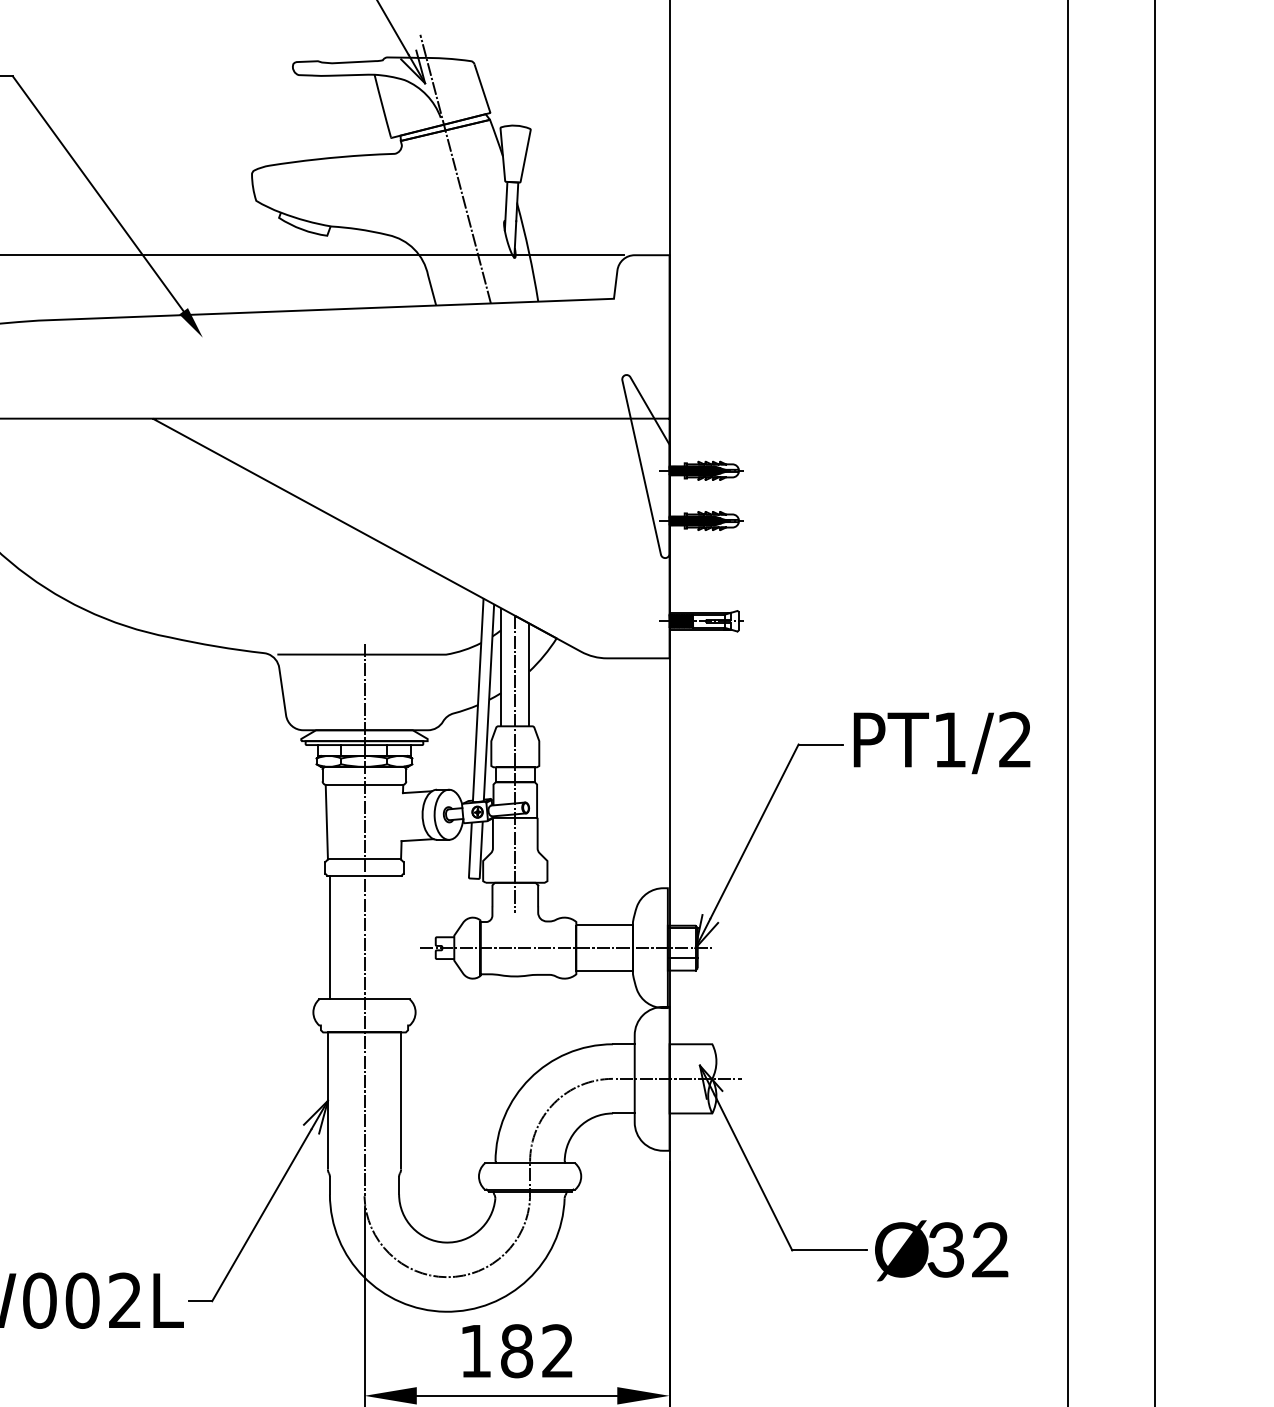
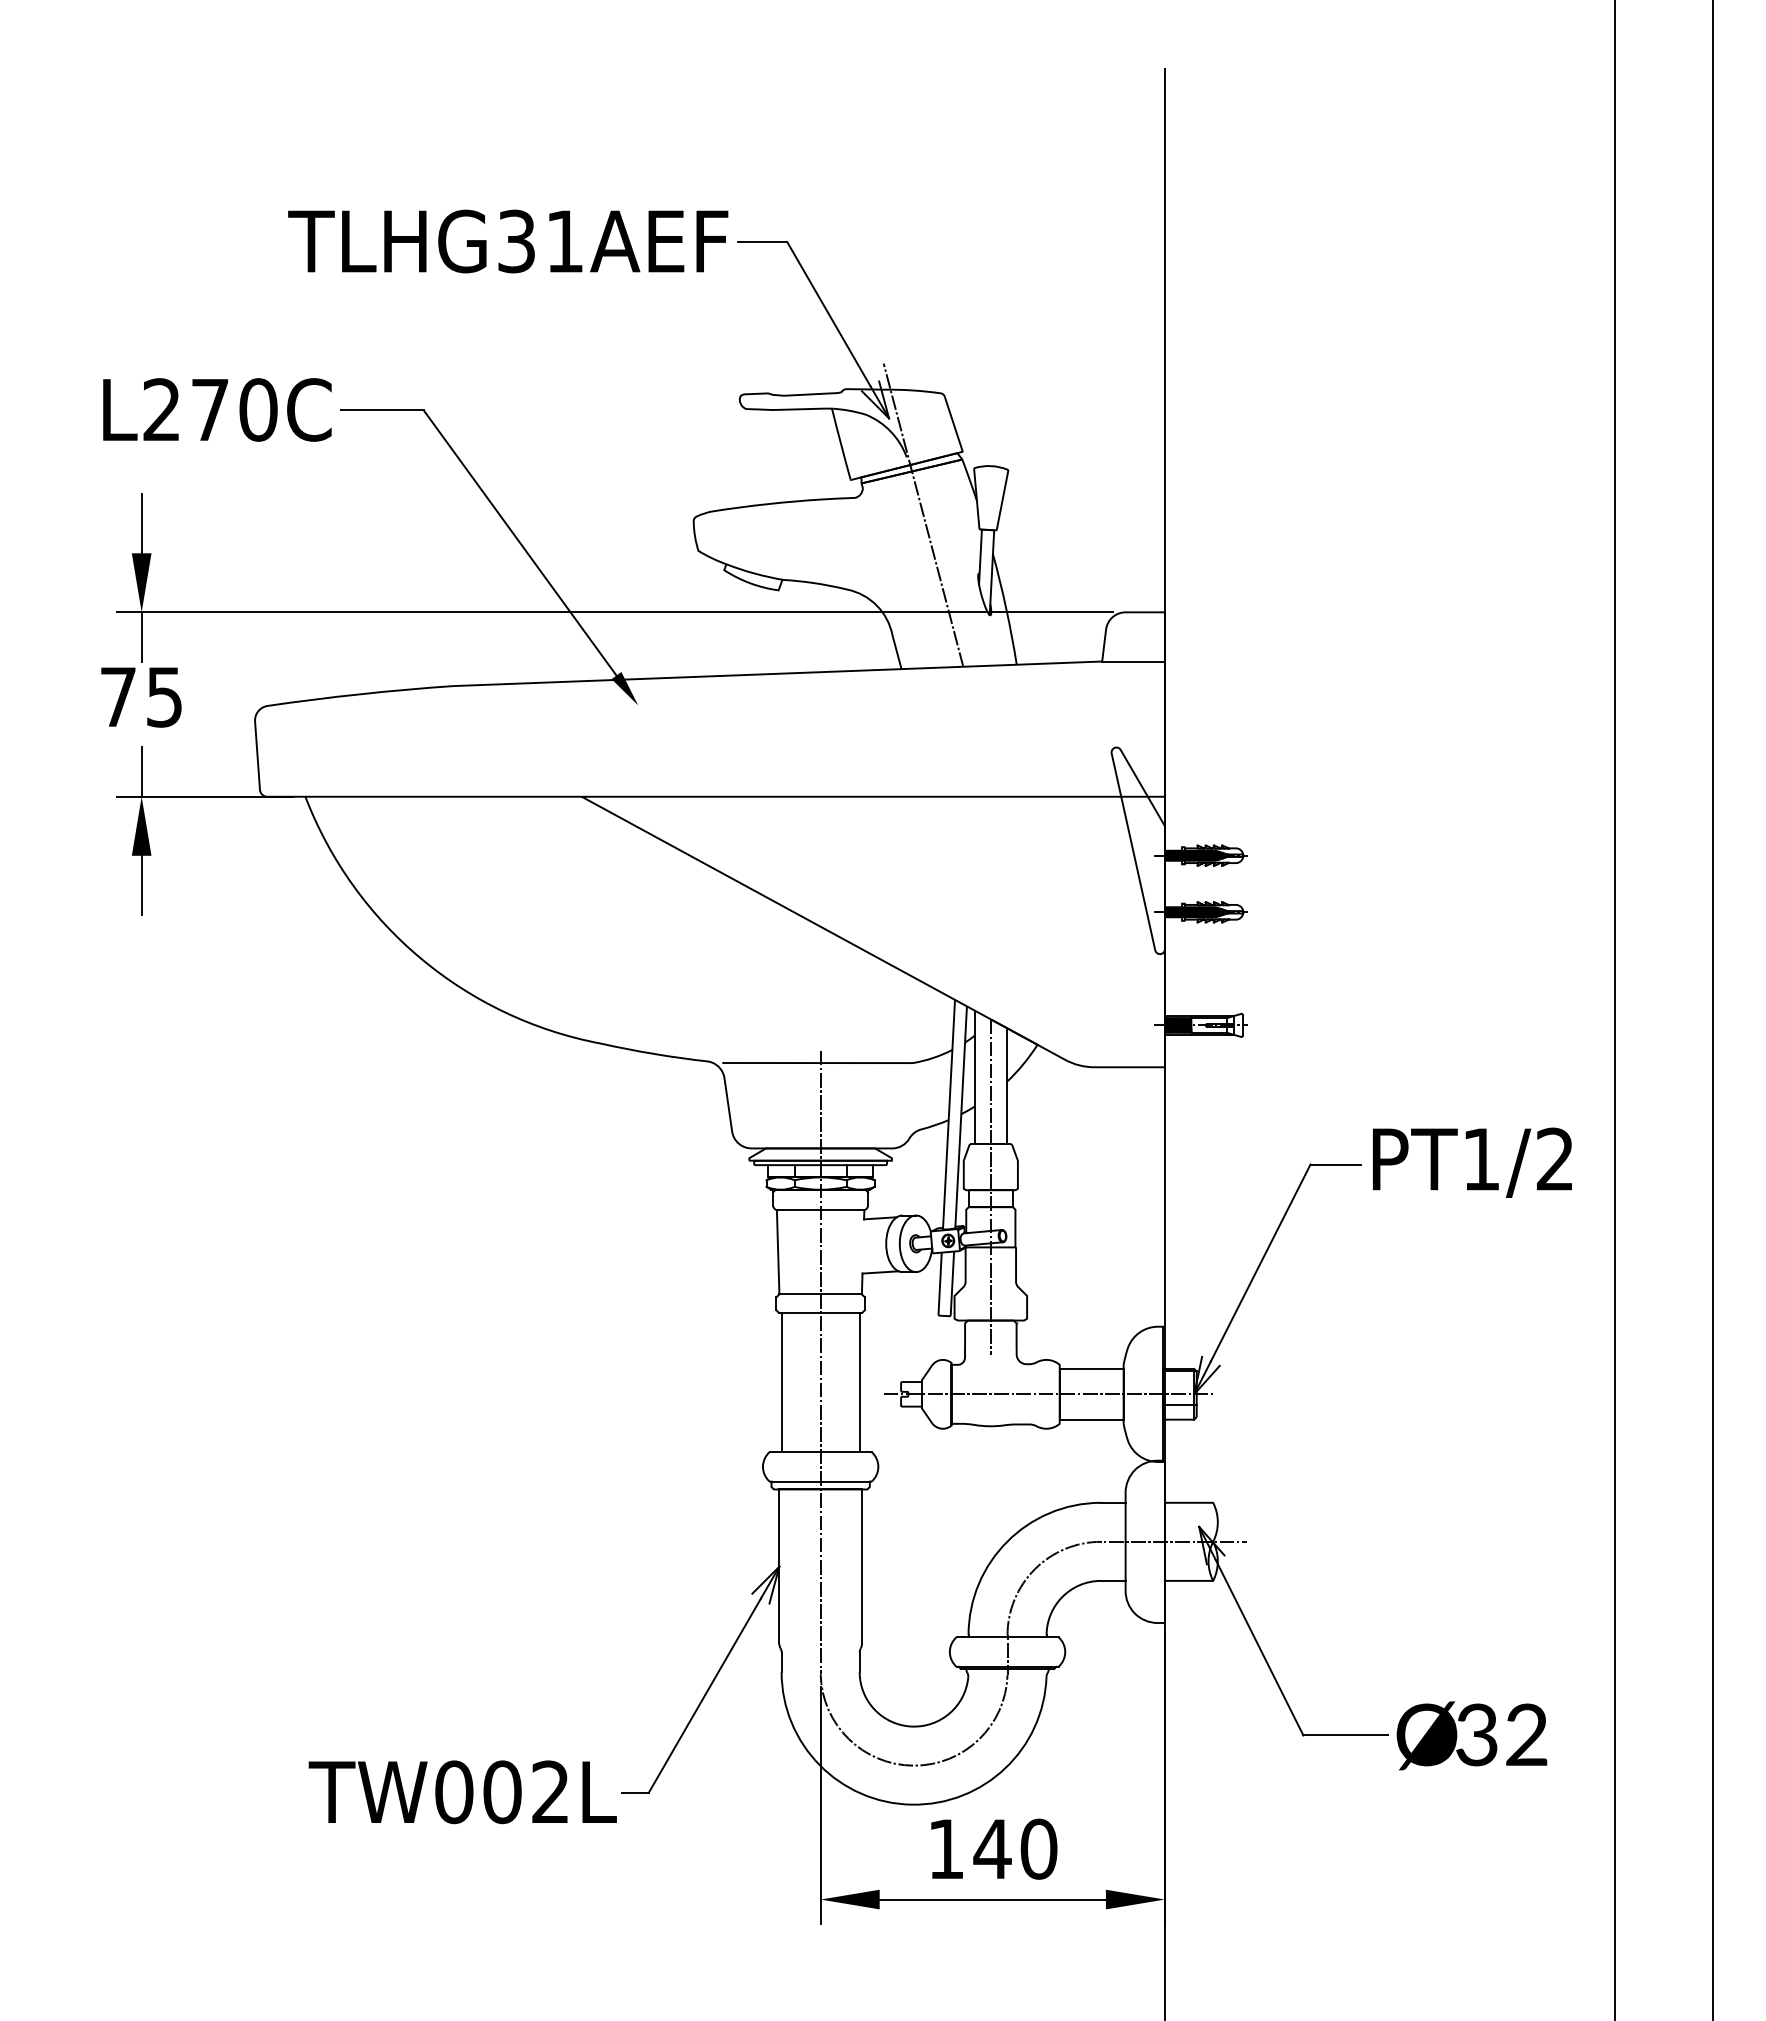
line: (641, 298) -> (1133, 661), added
line: (398, 937) -> (859, 1382), added
line: (364, 1025) -> (820, 1481), added
text: (537, 1350) -> (1015, 1848), 182 -> 140

